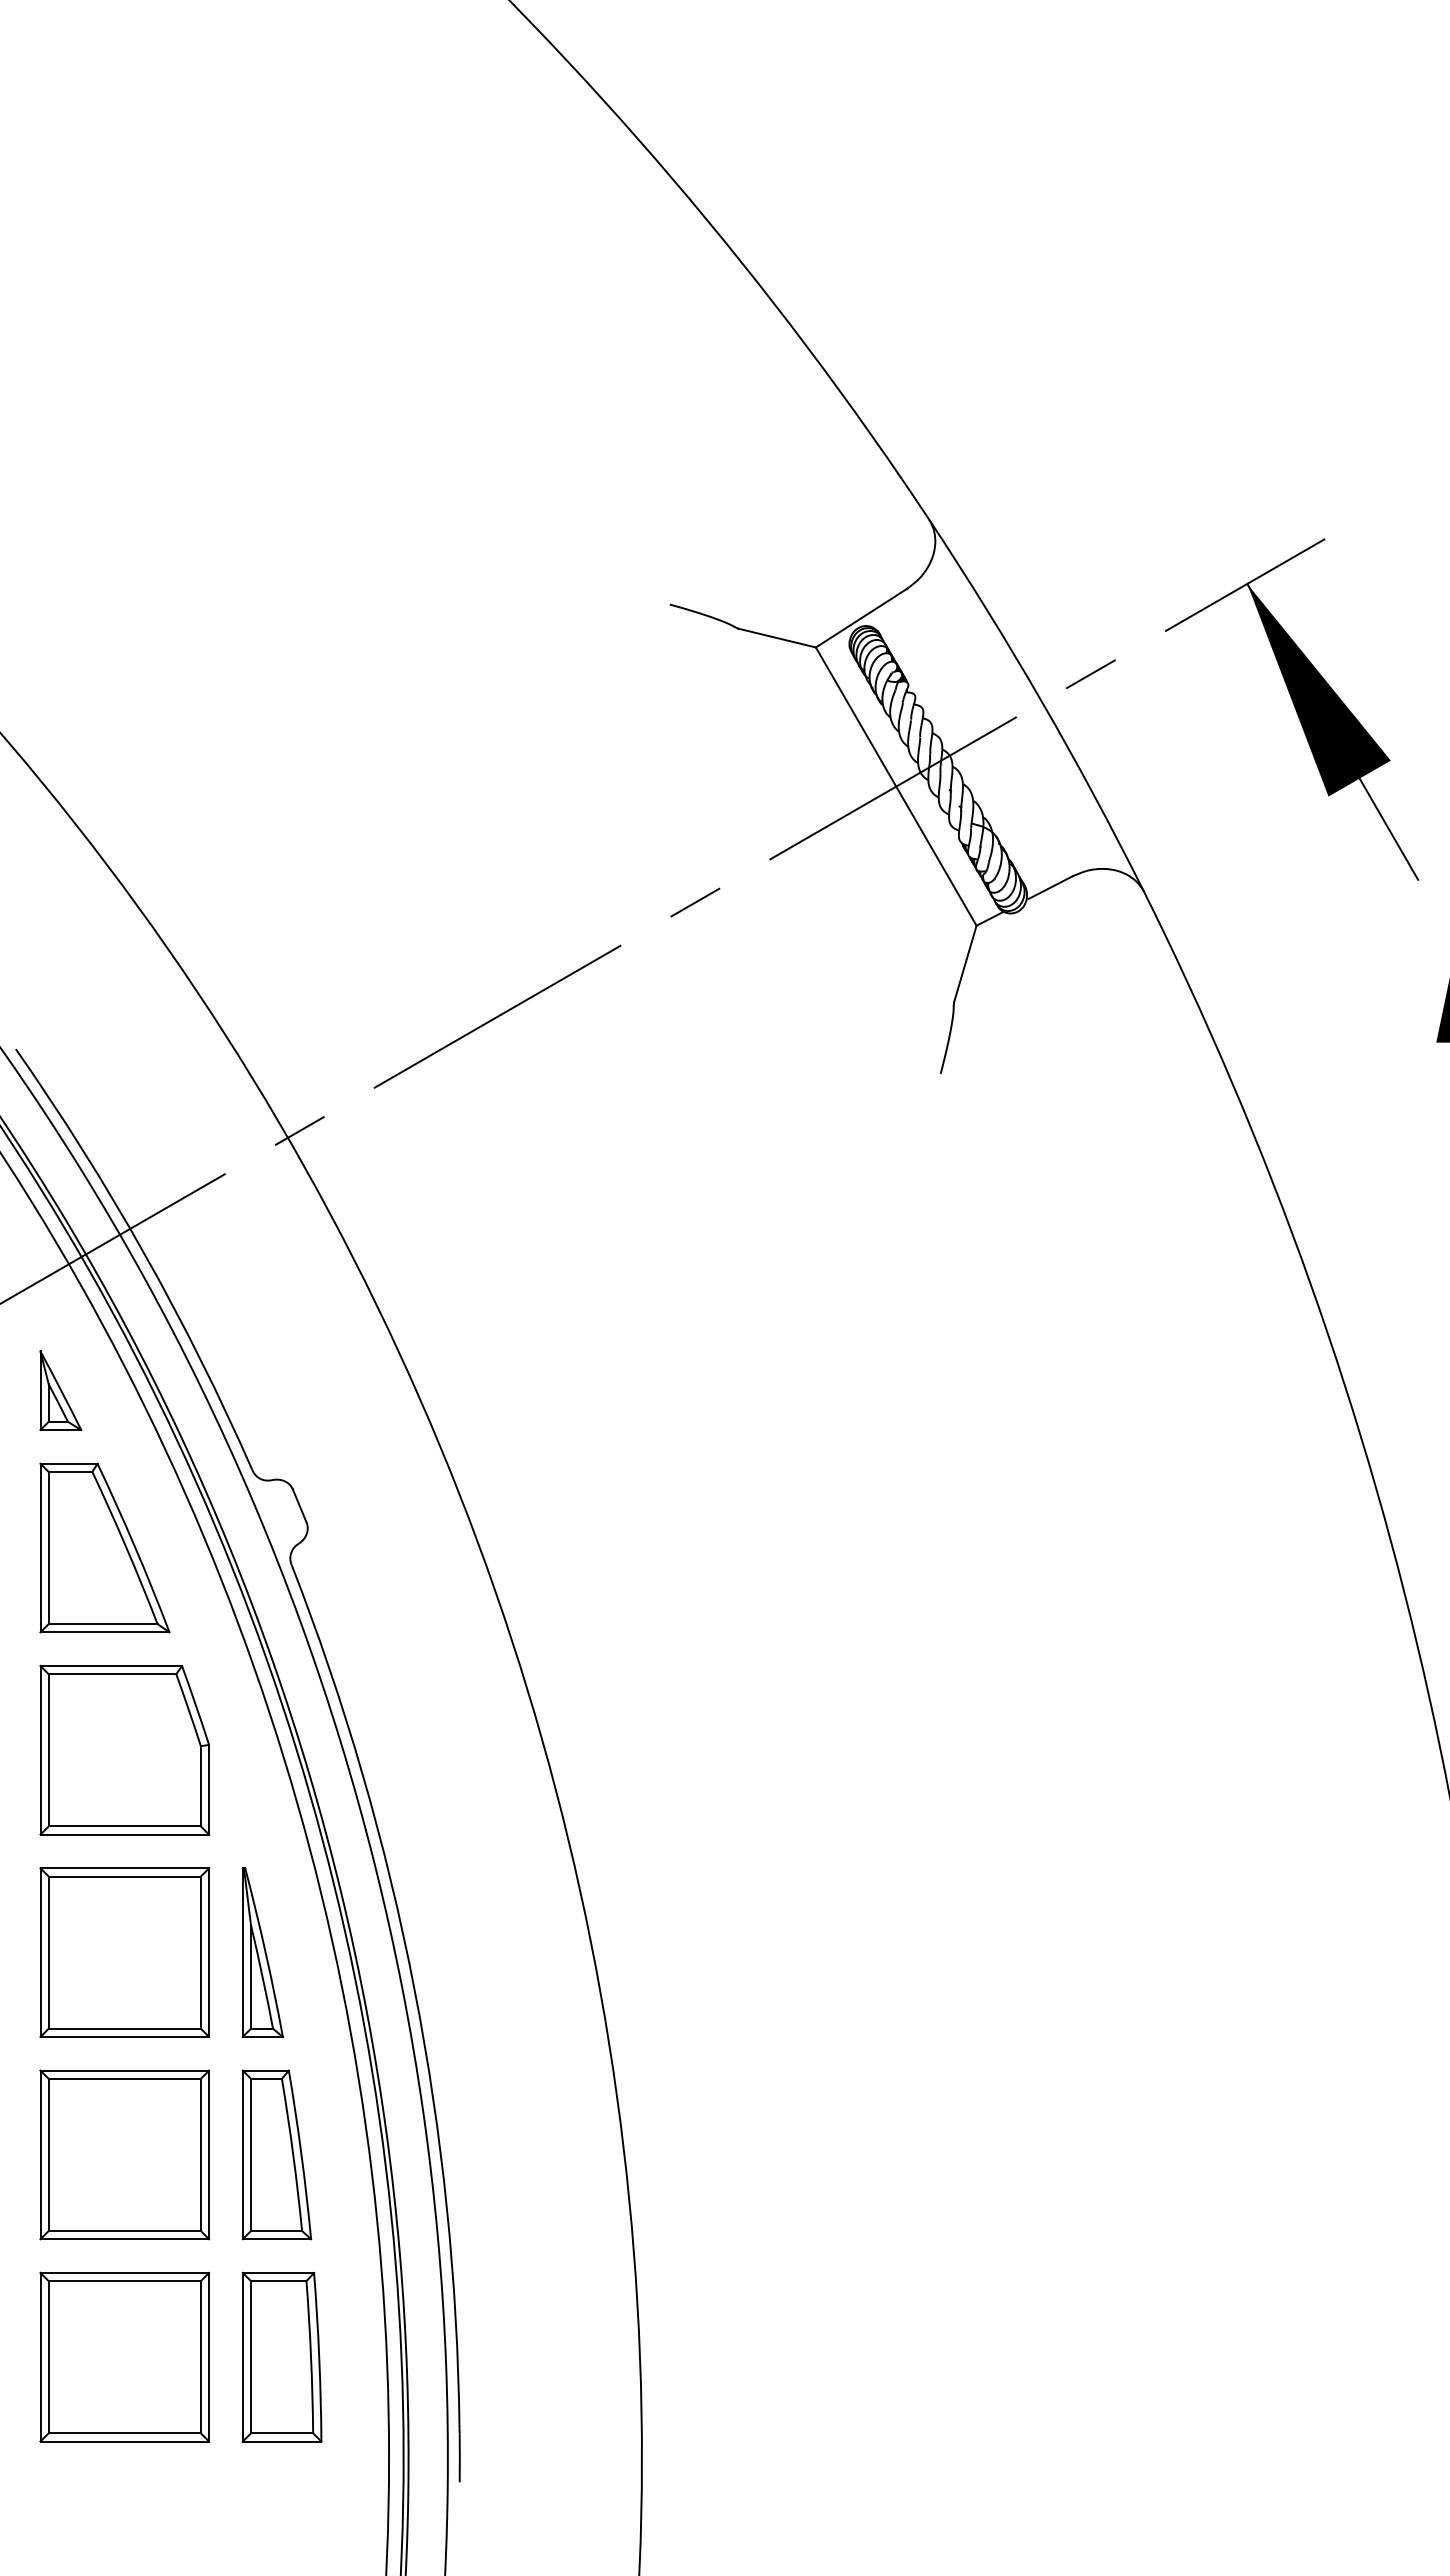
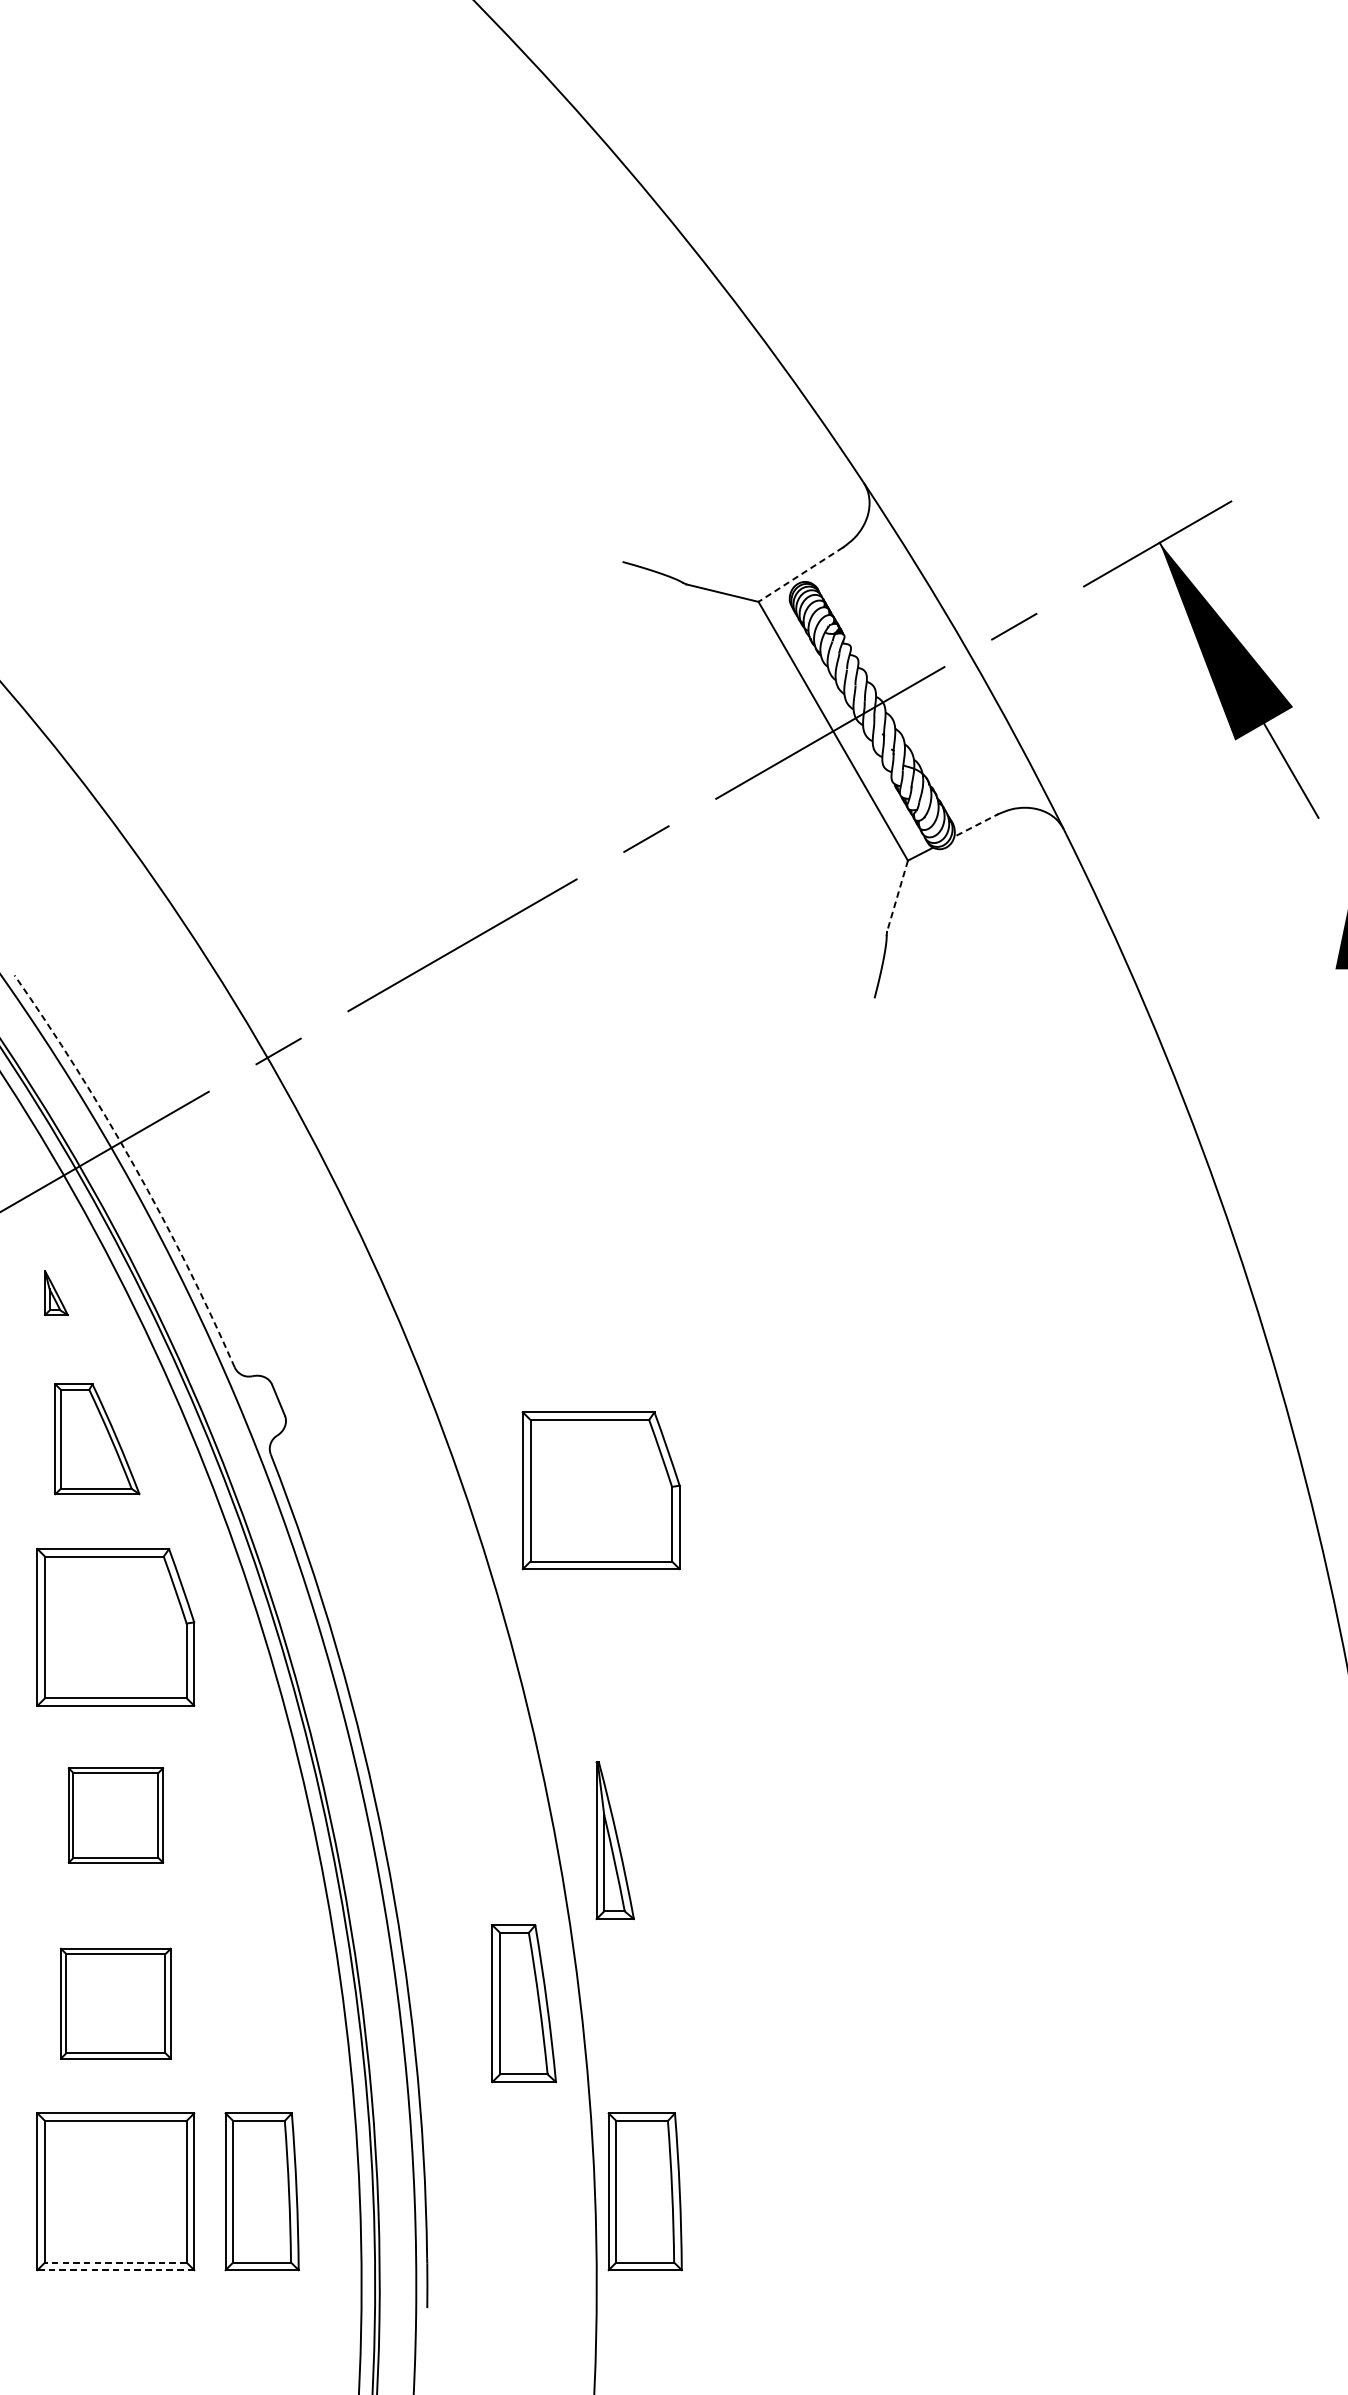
line: (860, 618) -> (800, 574), solid -> dashed
line: (1050, 887) -> (976, 825), solid -> dashed
line: (965, 964) -> (897, 896), solid -> dashed
arc: (144, 1254) -> (134, 1166), solid -> dashed
part: (60, 1390) -> (56, 1292), size x0.6
part: (104, 1547) -> (96, 1438), size x0.7
part: (646, 1603) -> (601, 1490), added
part: (124, 1952) -> (115, 1815), size x0.6
part: (262, 1952) -> (614, 1840), moved
part: (124, 2154) -> (115, 2003), size x0.7
part: (276, 2154) -> (523, 2003), moved
part: (693, 2356) -> (644, 2191), added
line: (124, 2433) -> (115, 2262), solid -> dashed
line: (124, 2441) -> (115, 2270), solid -> dashed

